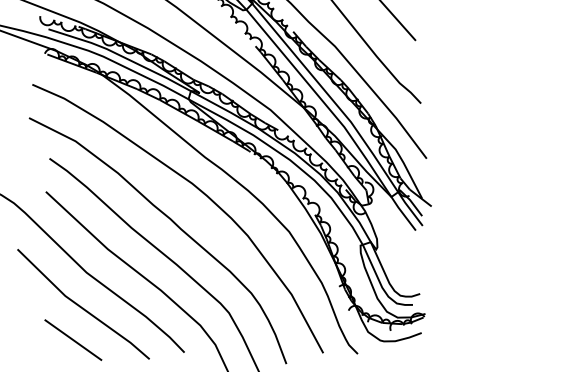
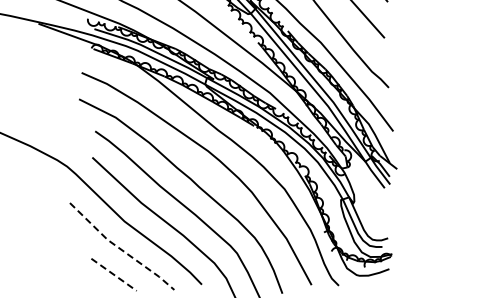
line: (81, 308) -> (120, 249), solid -> dashed
line: (73, 339) -> (114, 274), solid -> dashed

